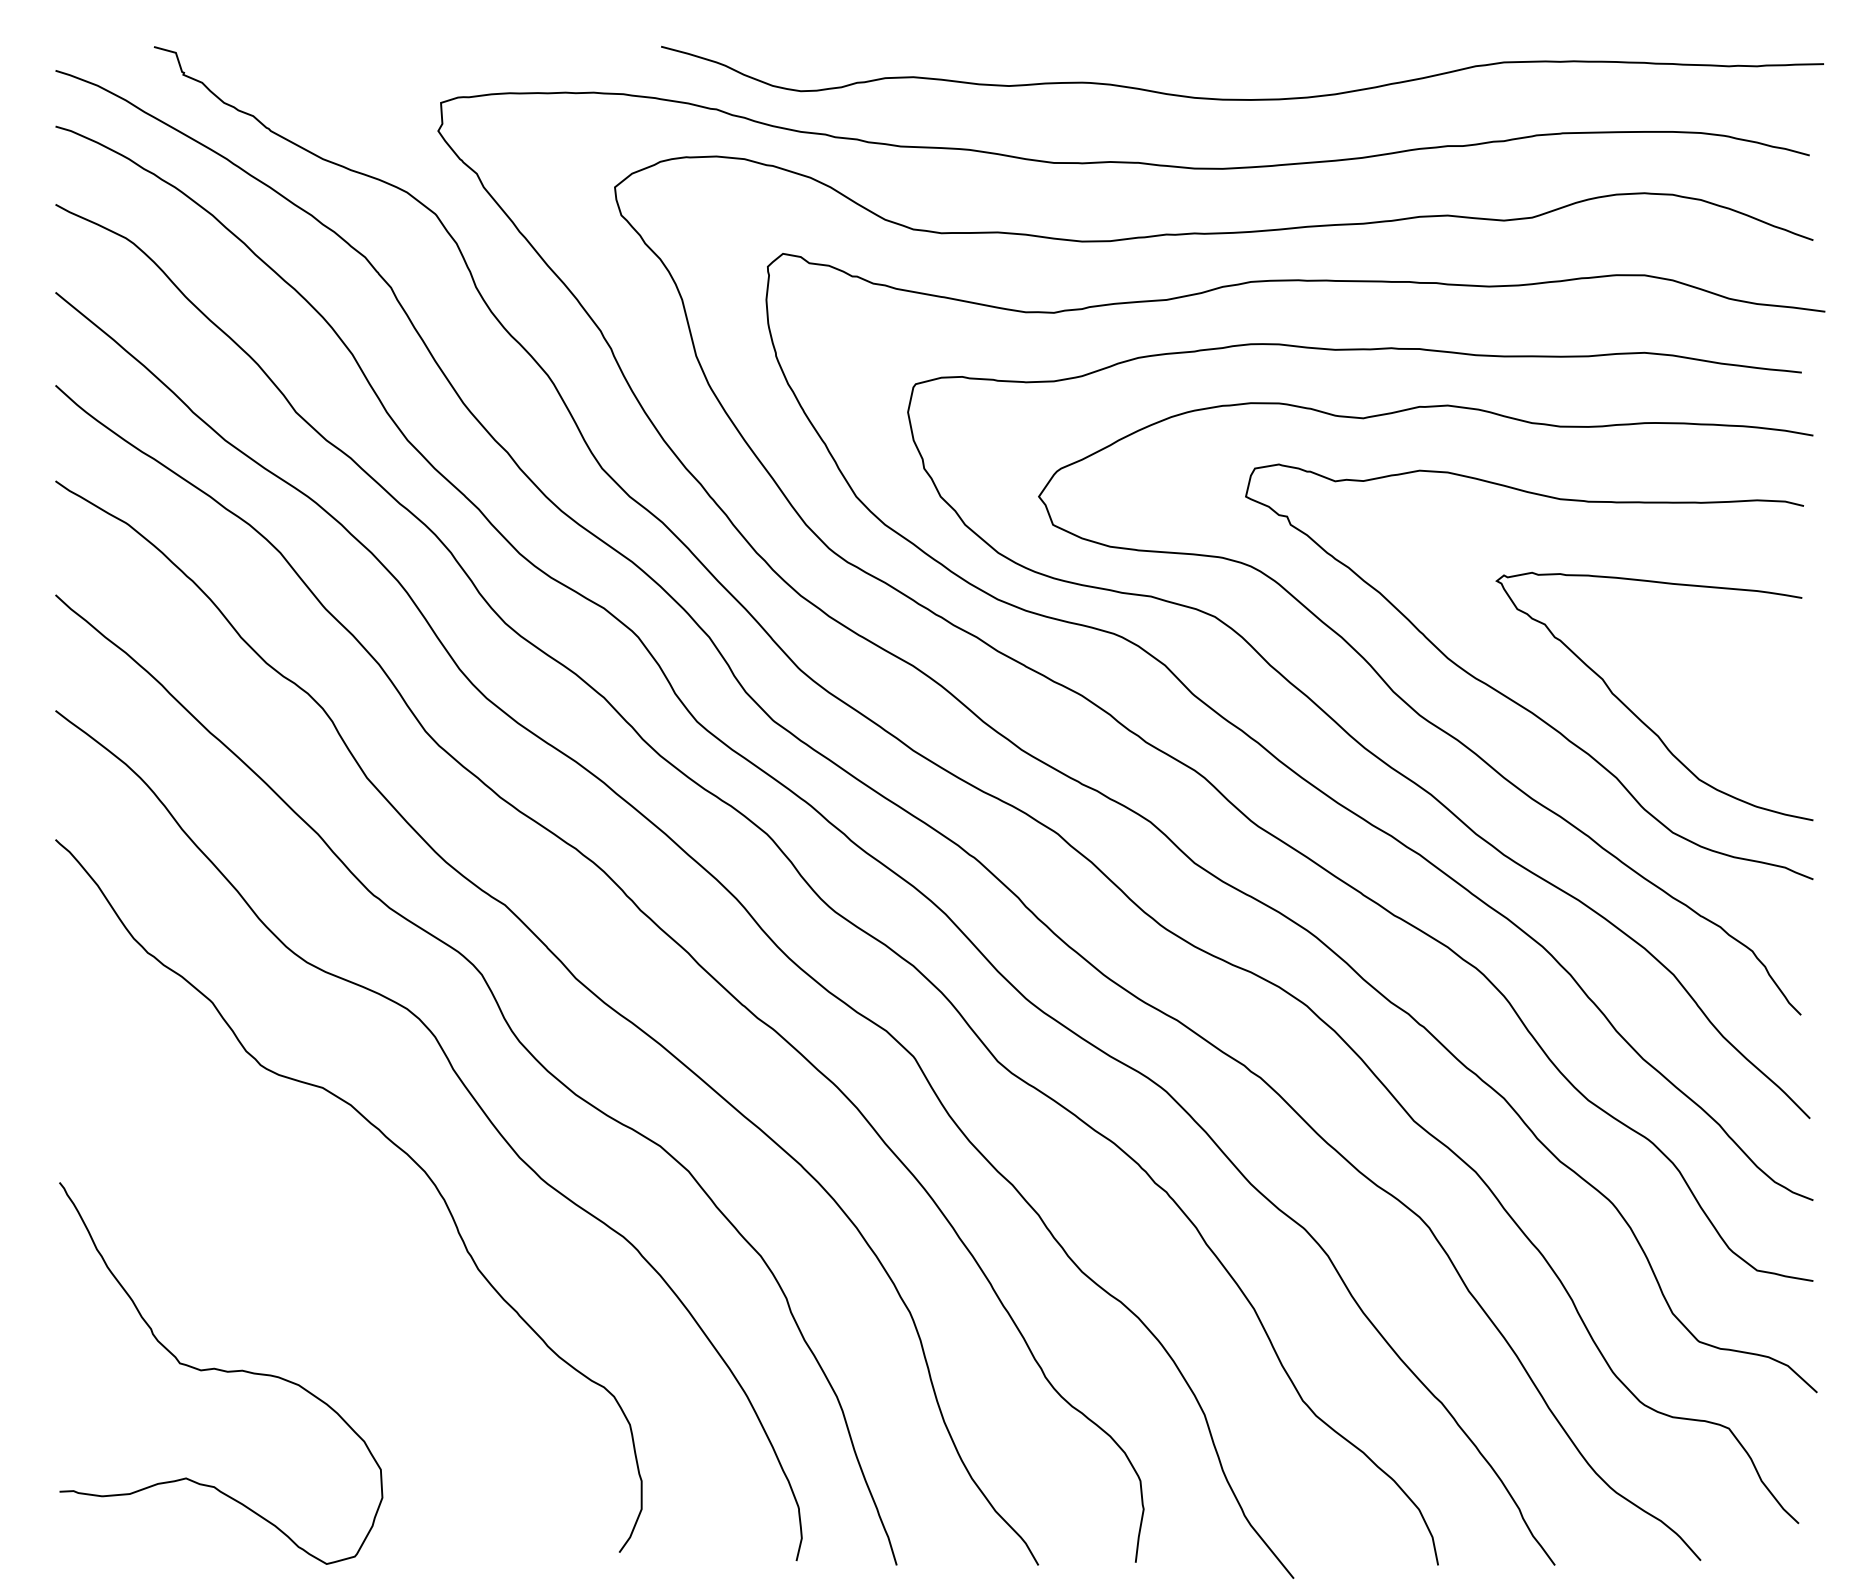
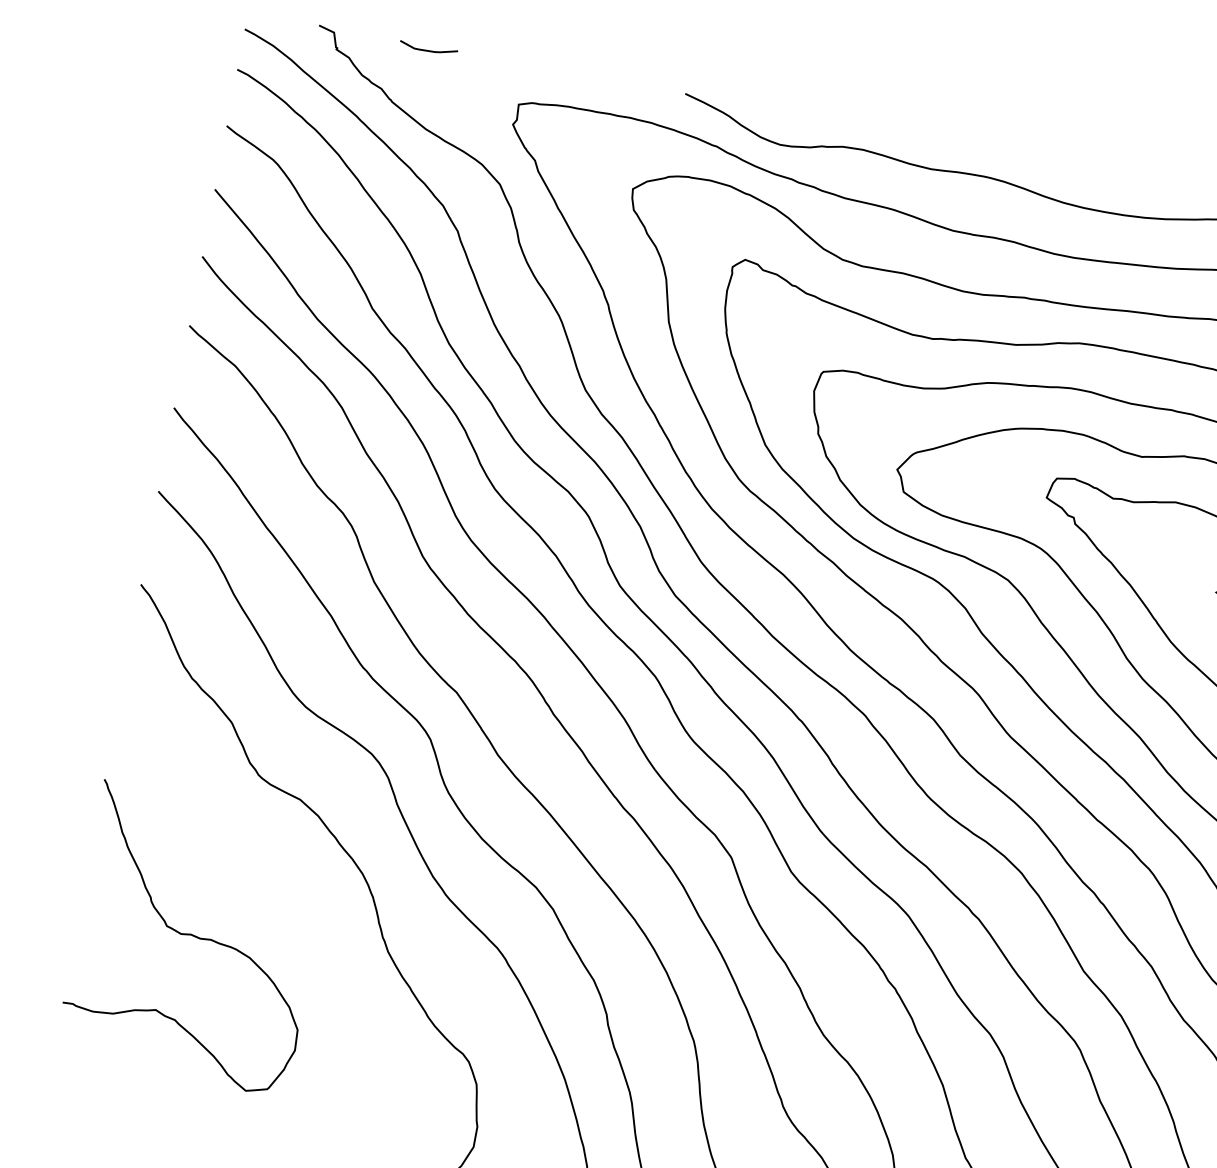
curve: (306, 52) -> (428, 50), added
curve: (221, 1371) -> (195, 937), moved

